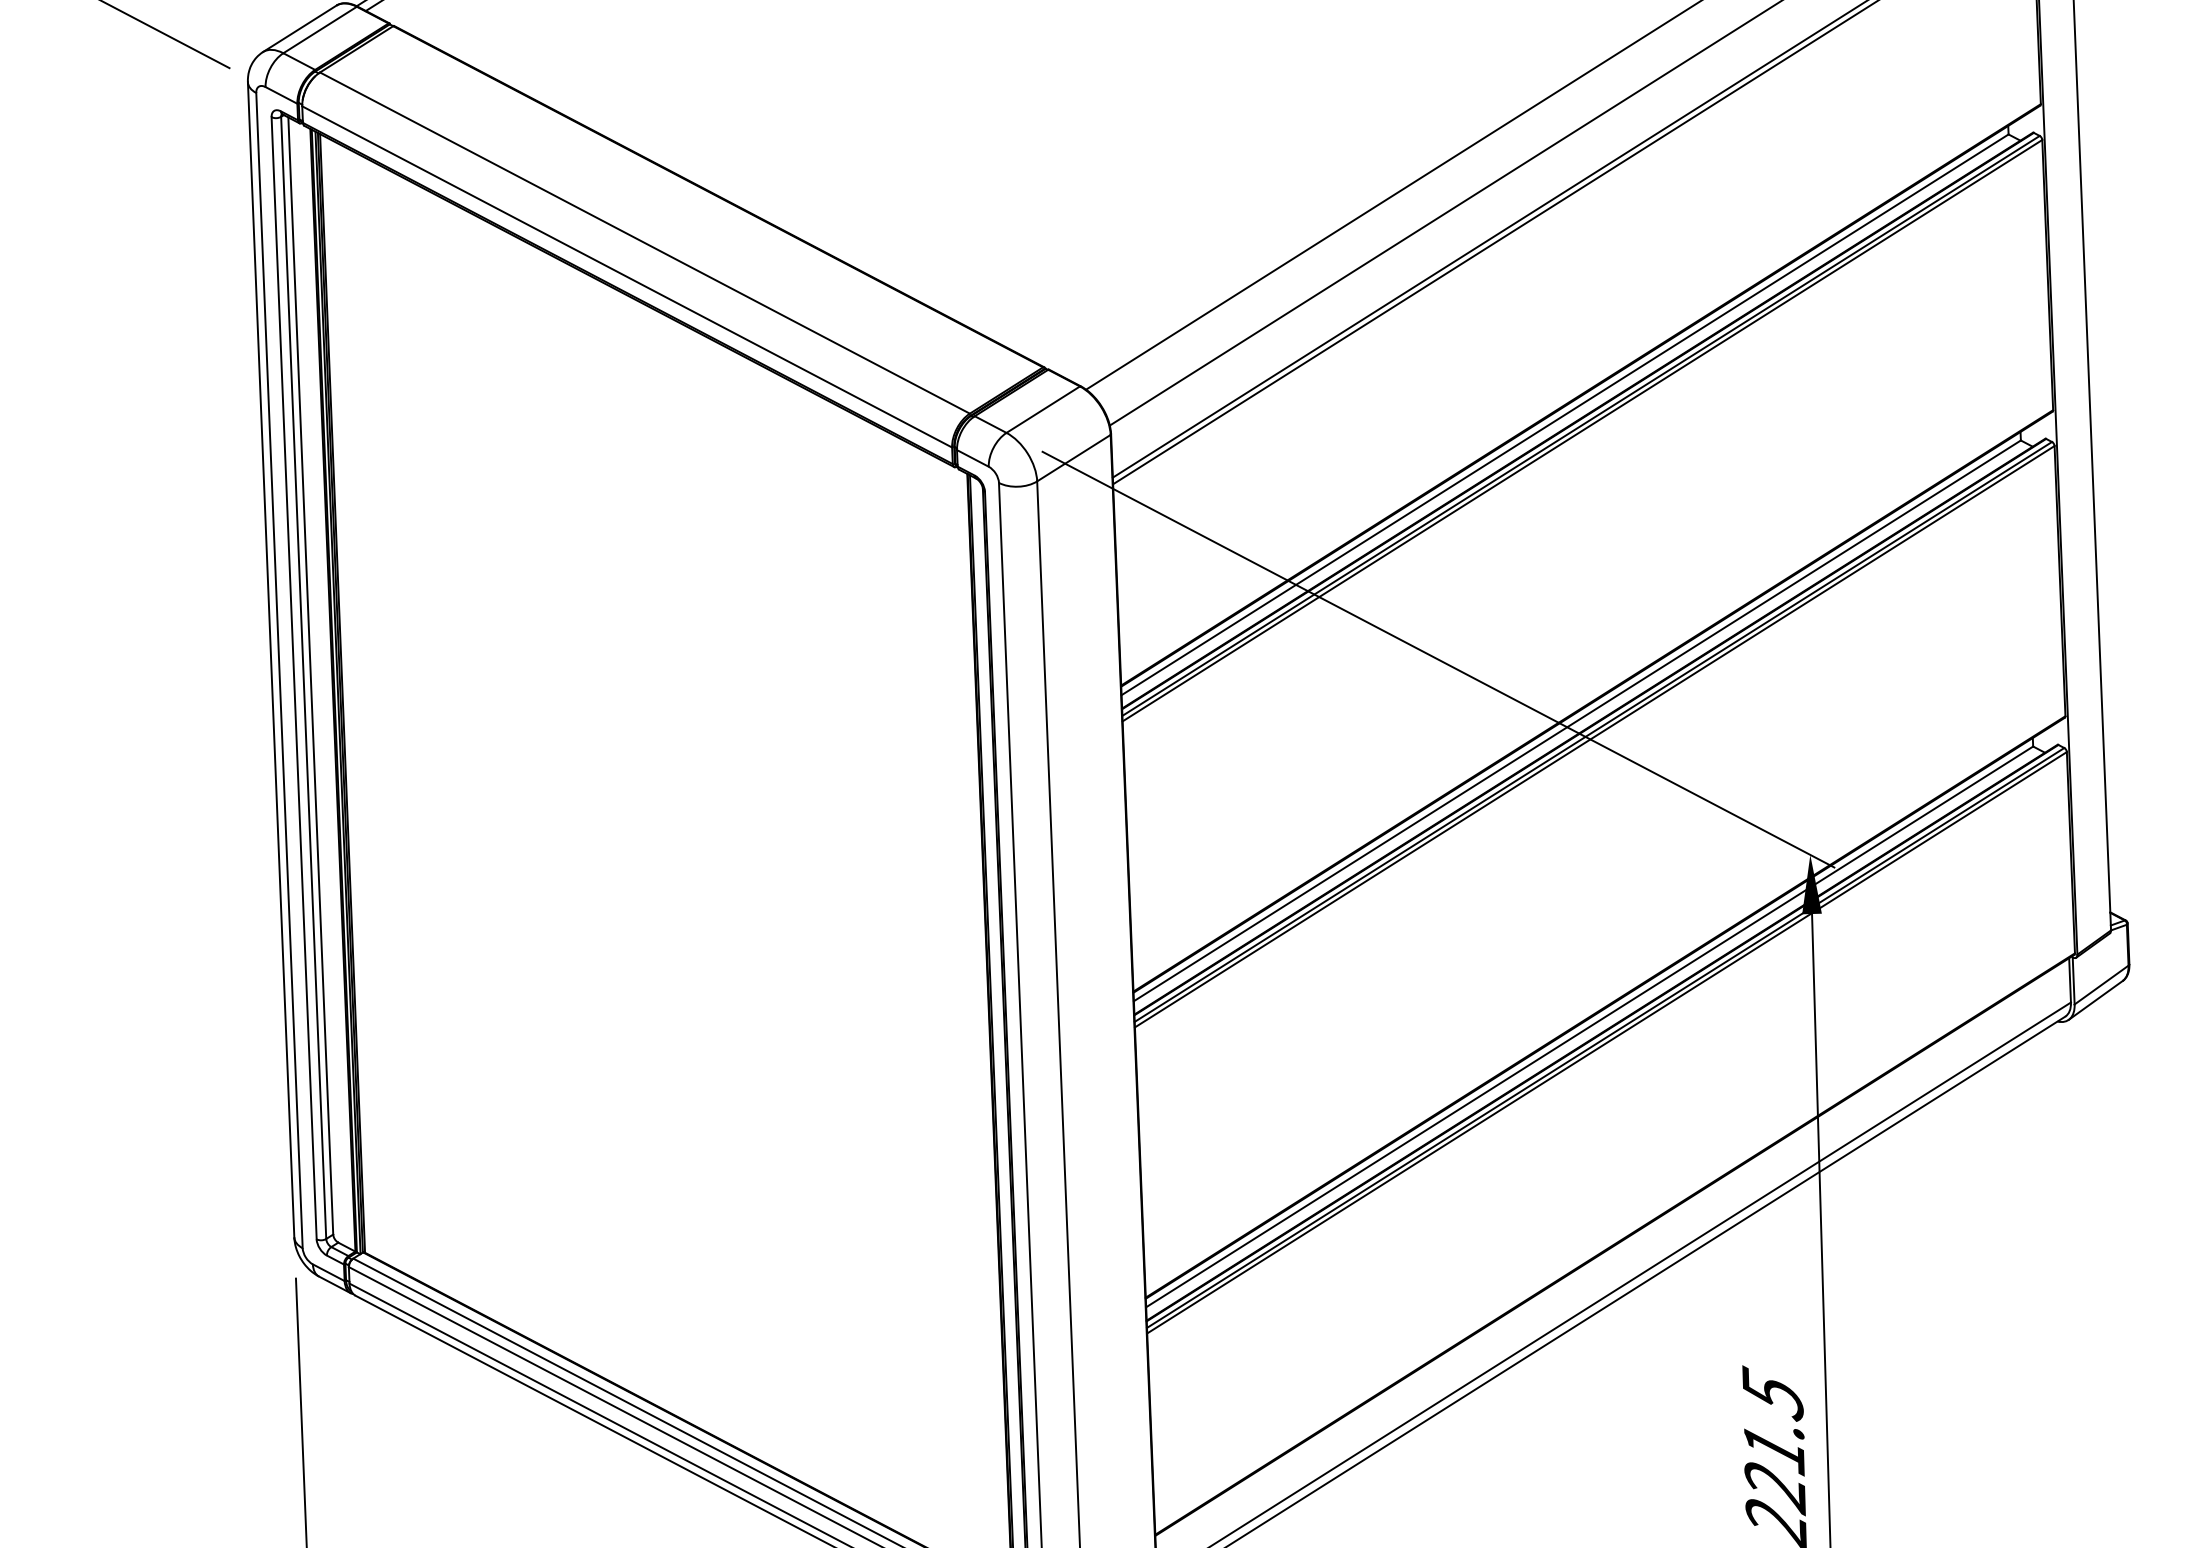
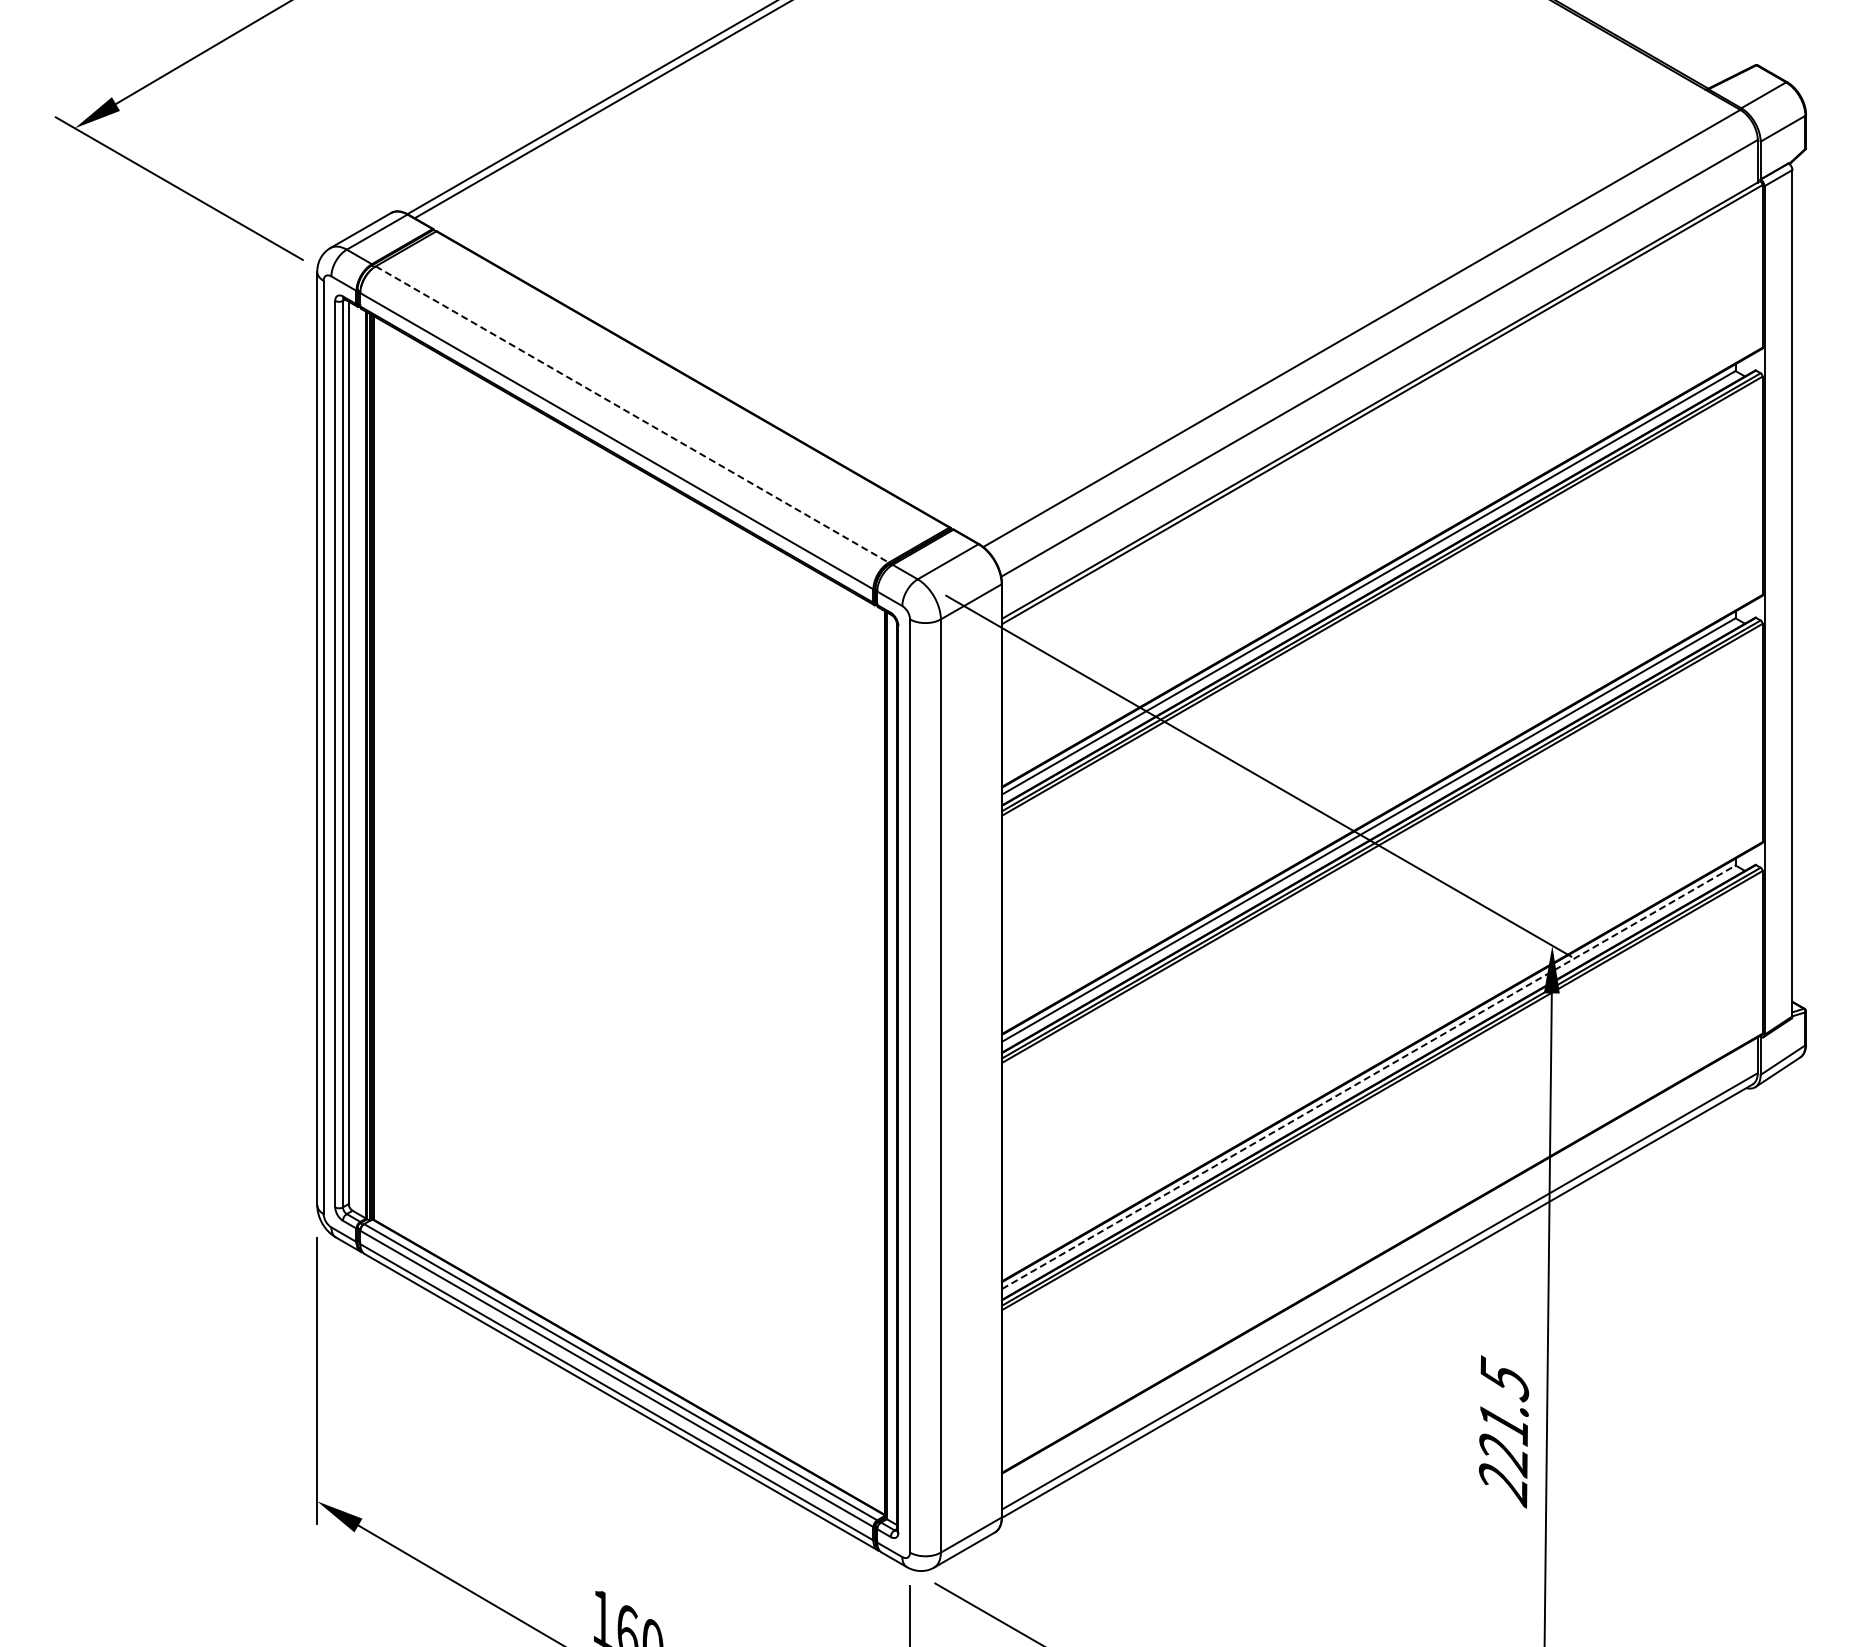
line: (645, 243) -> (632, 414), solid -> dashed
line: (1589, 1027) -> (1368, 1077), solid -> dashed

